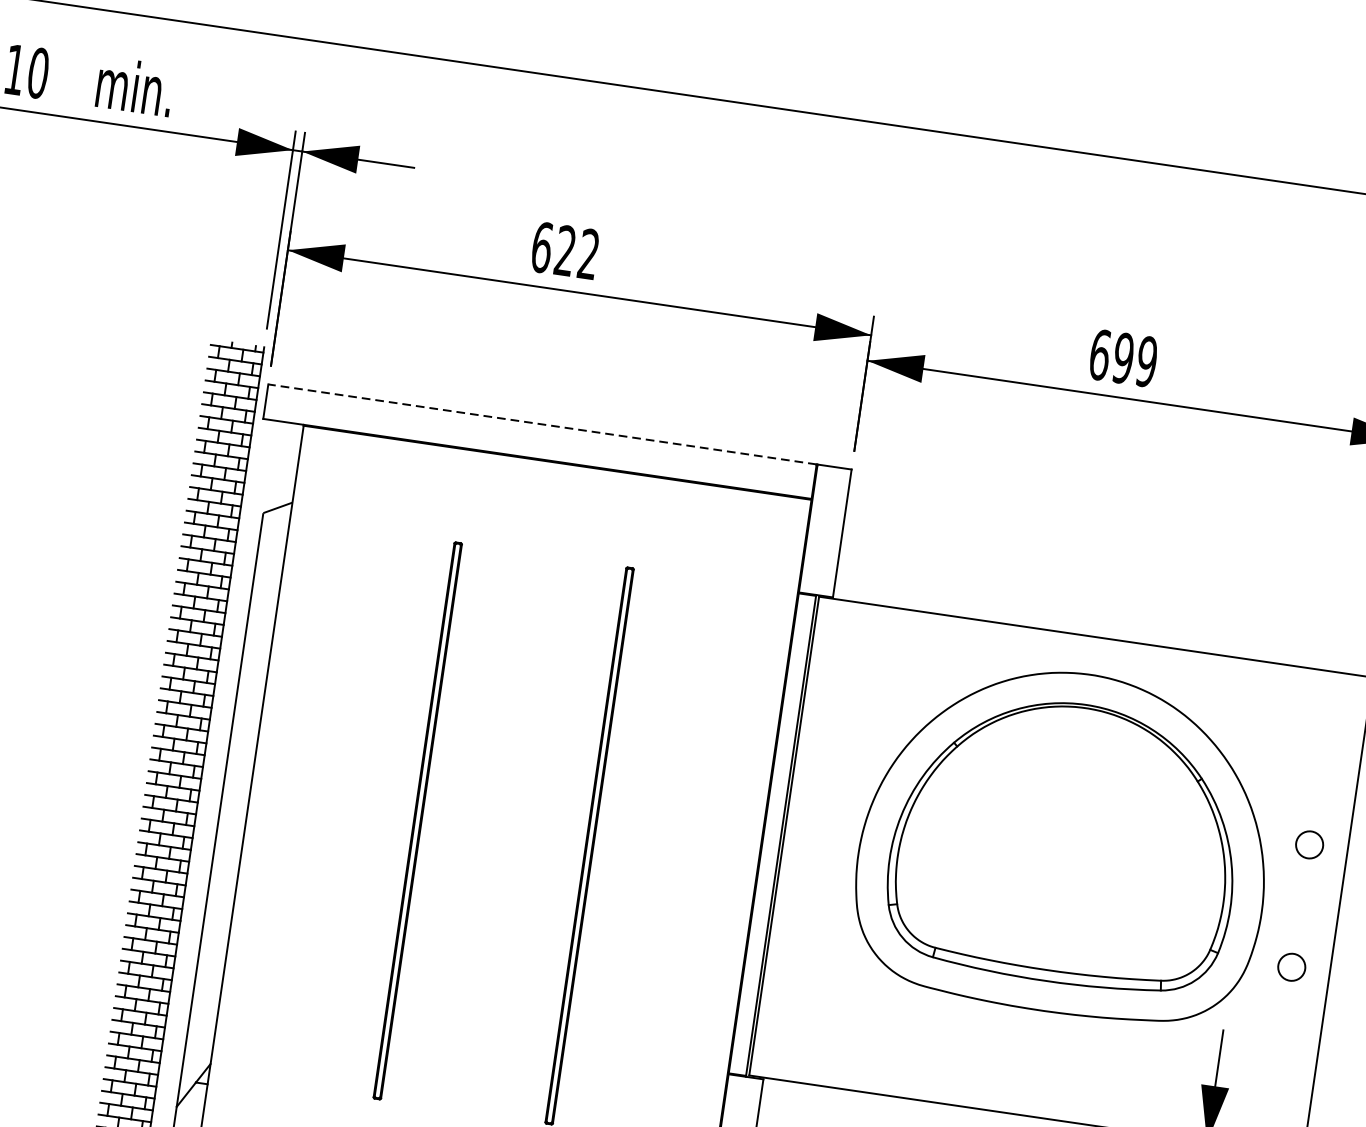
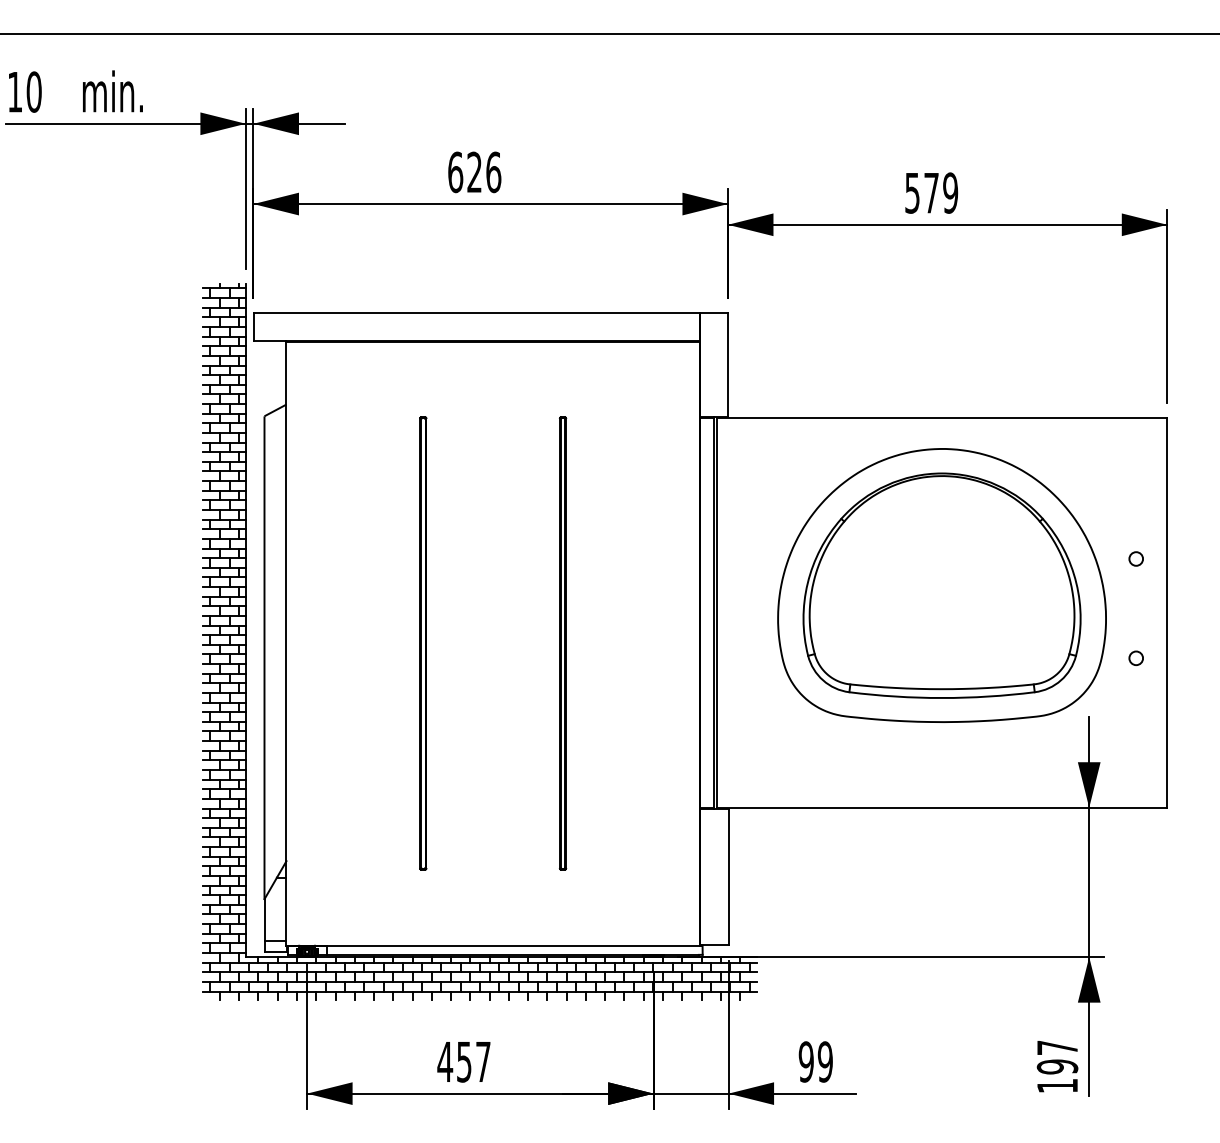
text: (588, 254) -> (493, 172), 622 -> 626
text: (1111, 355) -> (921, 192), 699 -> 579
line: (542, 424) -> (476, 313), dashed -> solid
circle: (1308, 844) -> (1135, 558), size x0.62
circle: (1290, 965) -> (1135, 657), size x0.62

